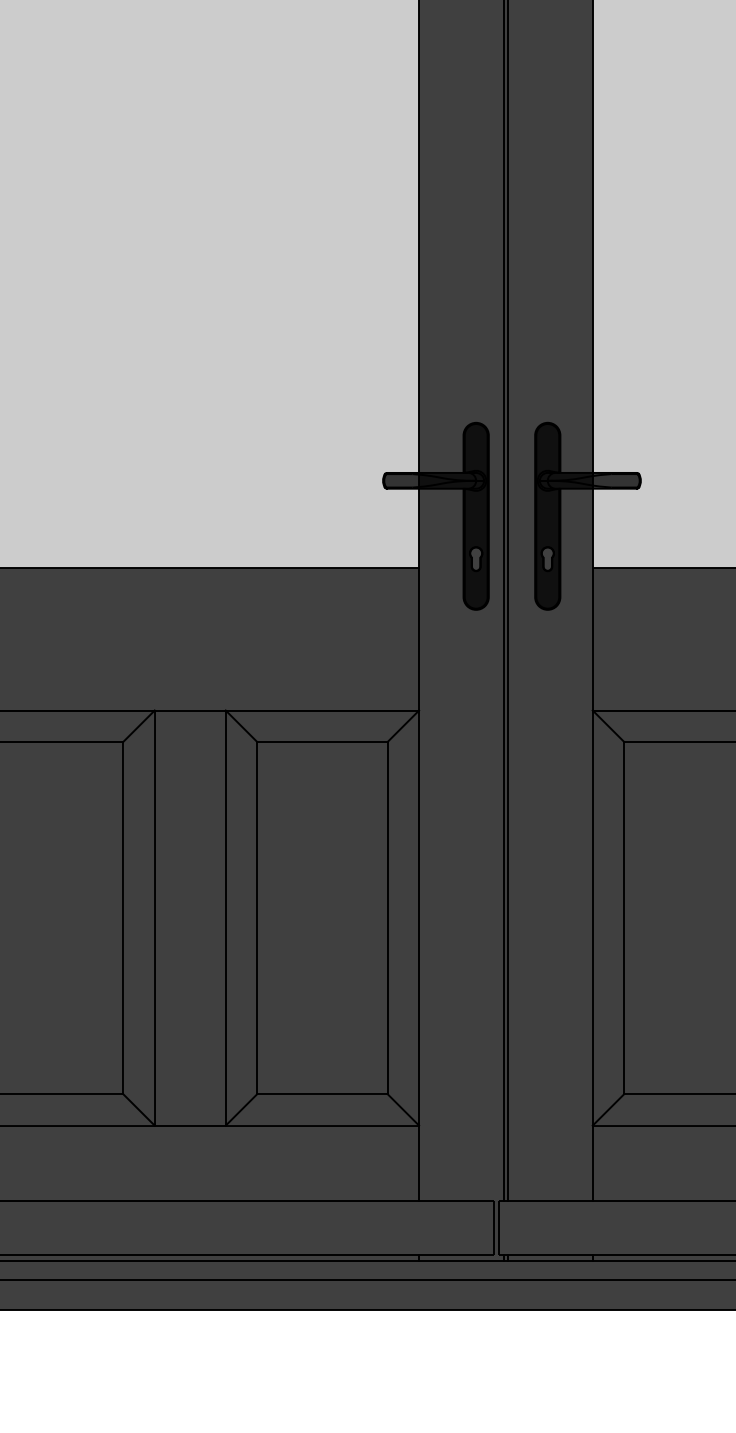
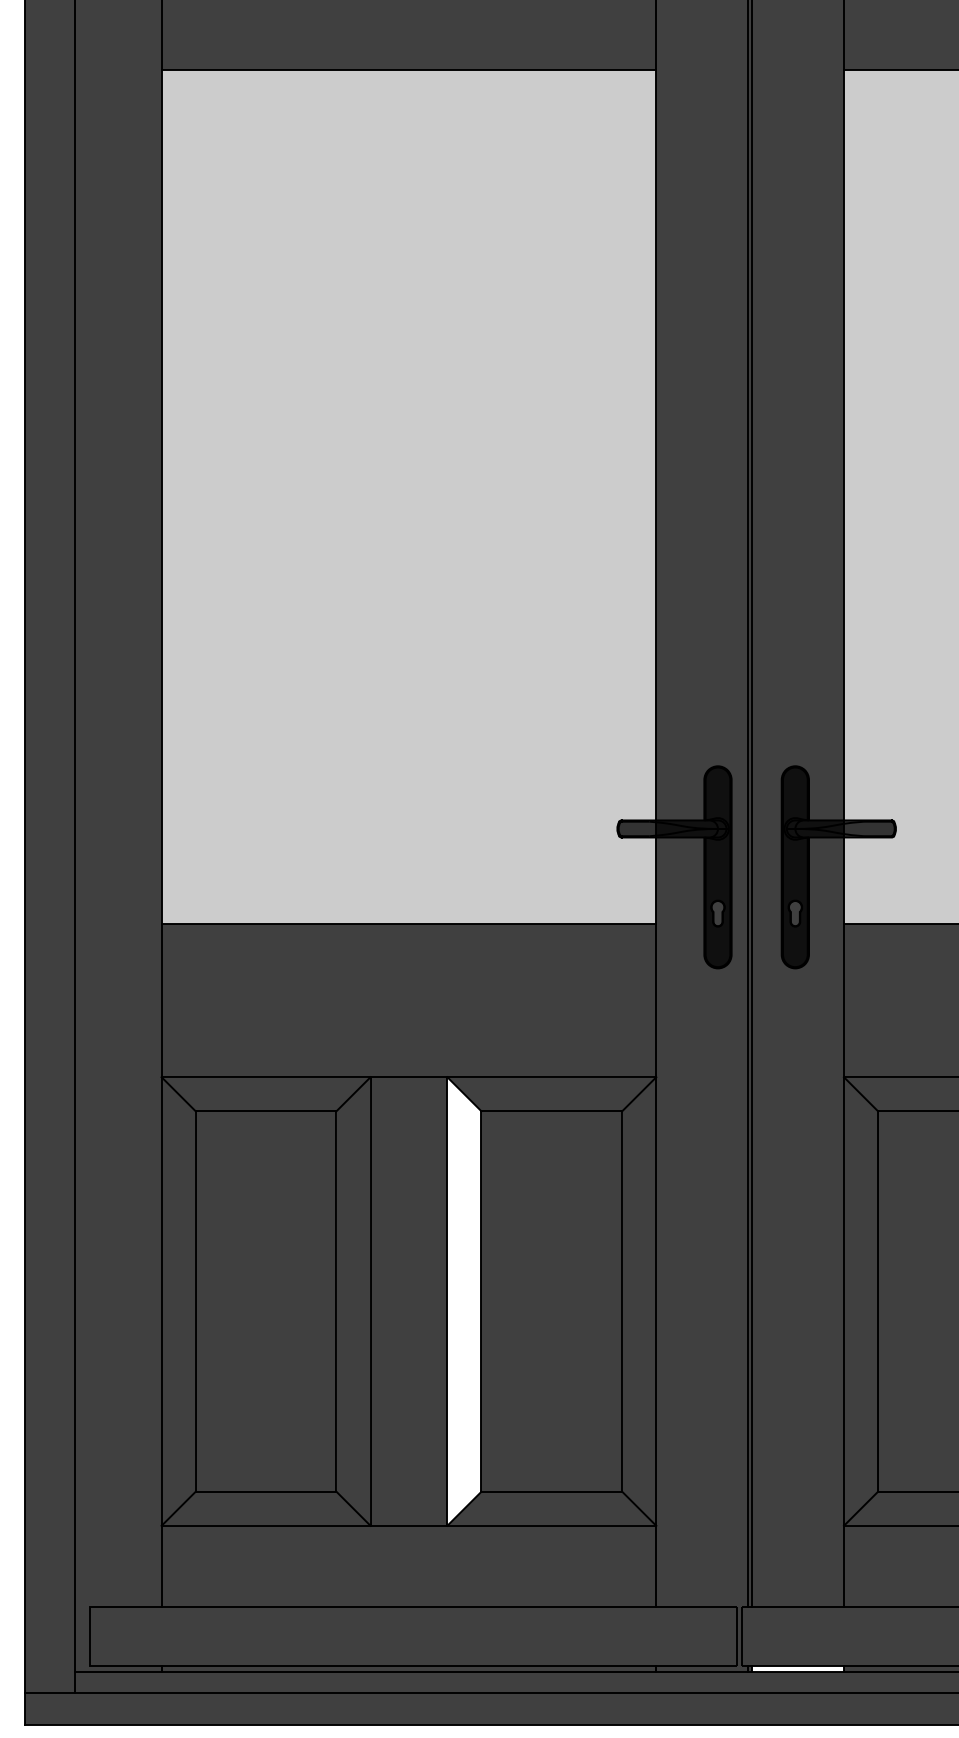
fill: (241, 918) -> (464, 1301), removed
fill: (549, 1257) -> (797, 1668), removed

